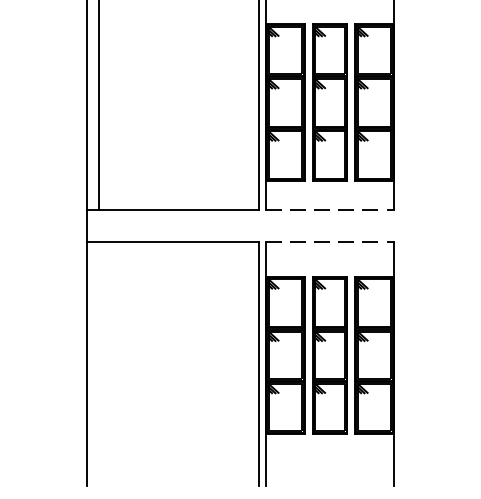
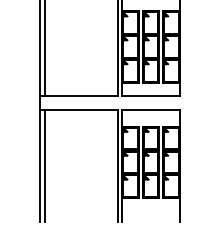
line: (331, 209) -> (151, 95), dashed -> solid
line: (331, 241) -> (151, 110), dashed -> solid
line: (99, 362) -> (45, 165), added

